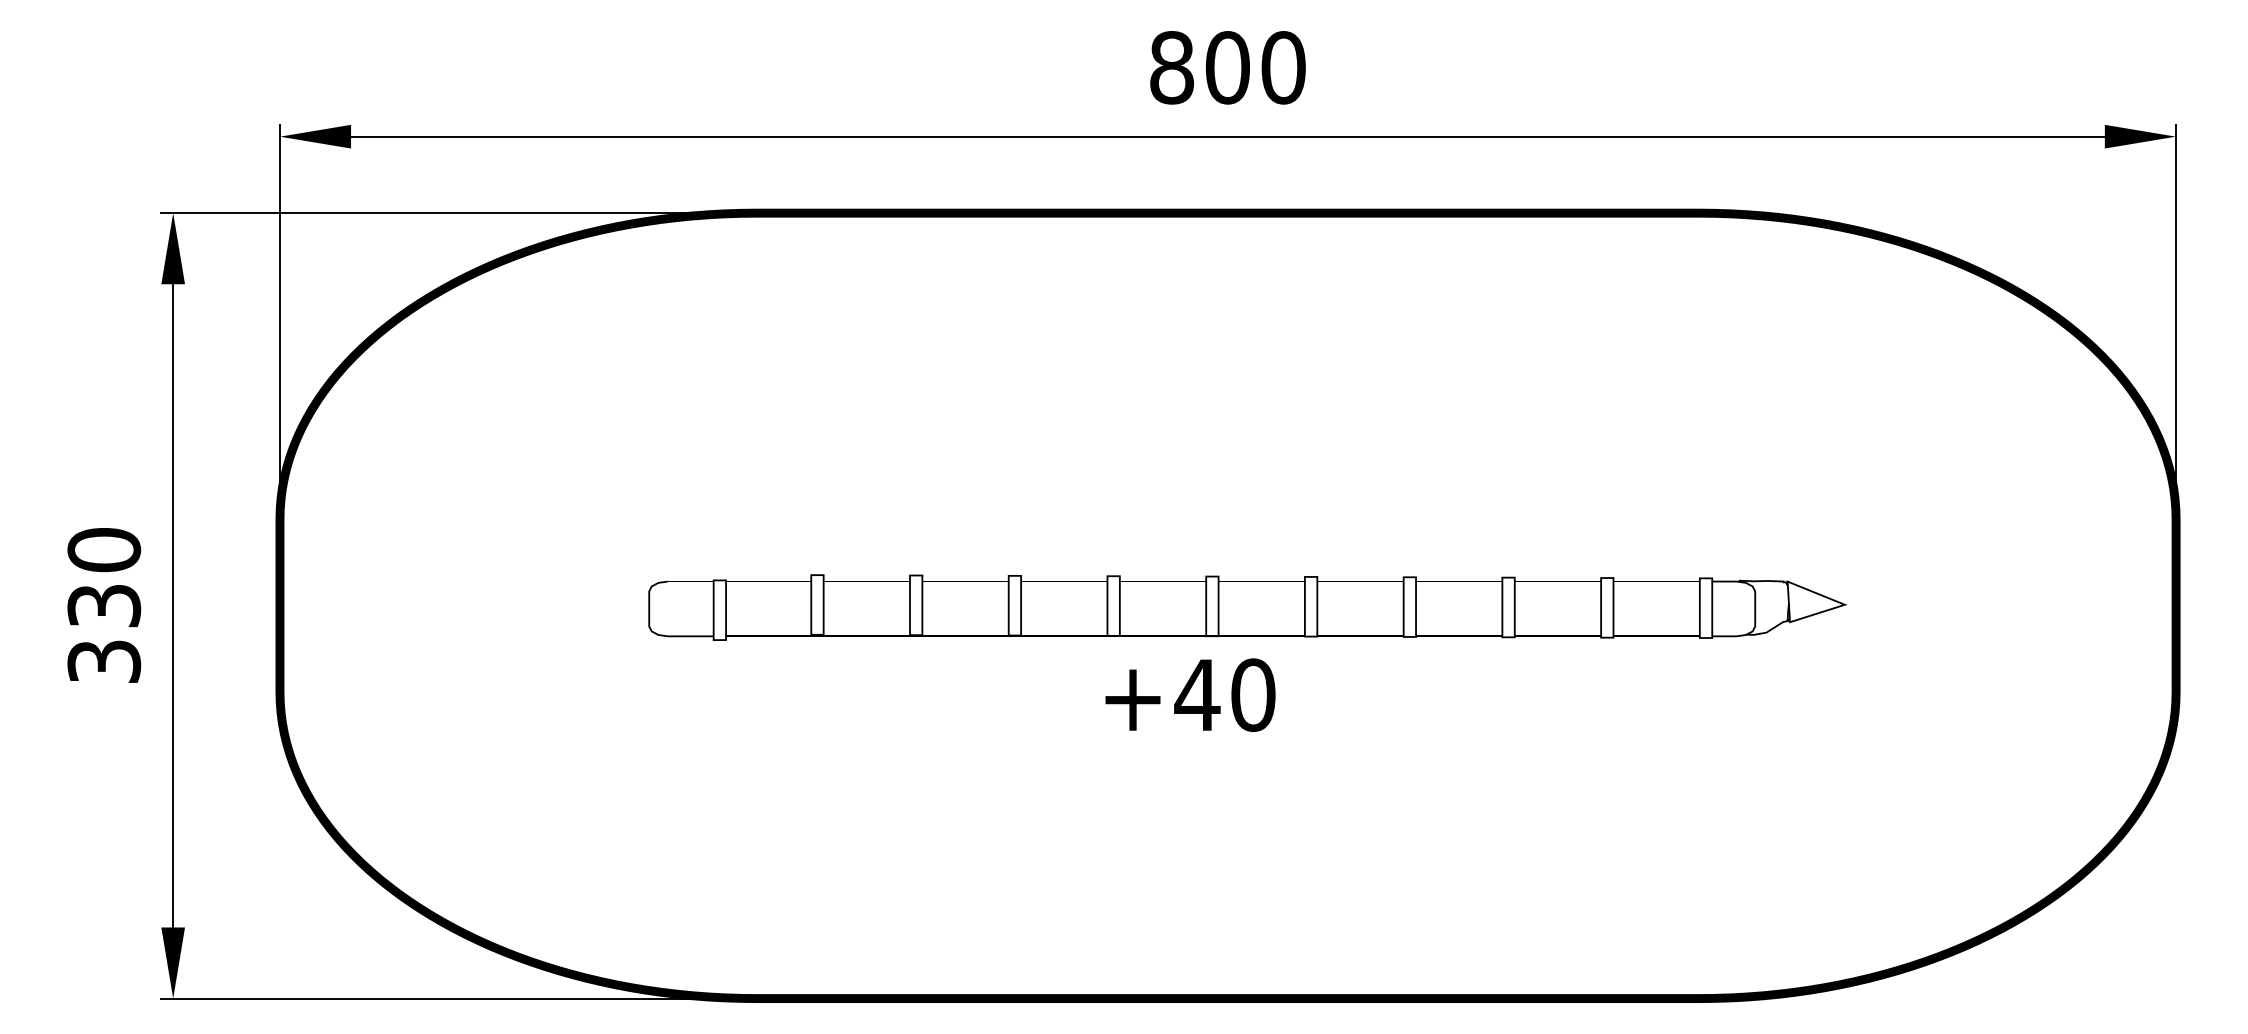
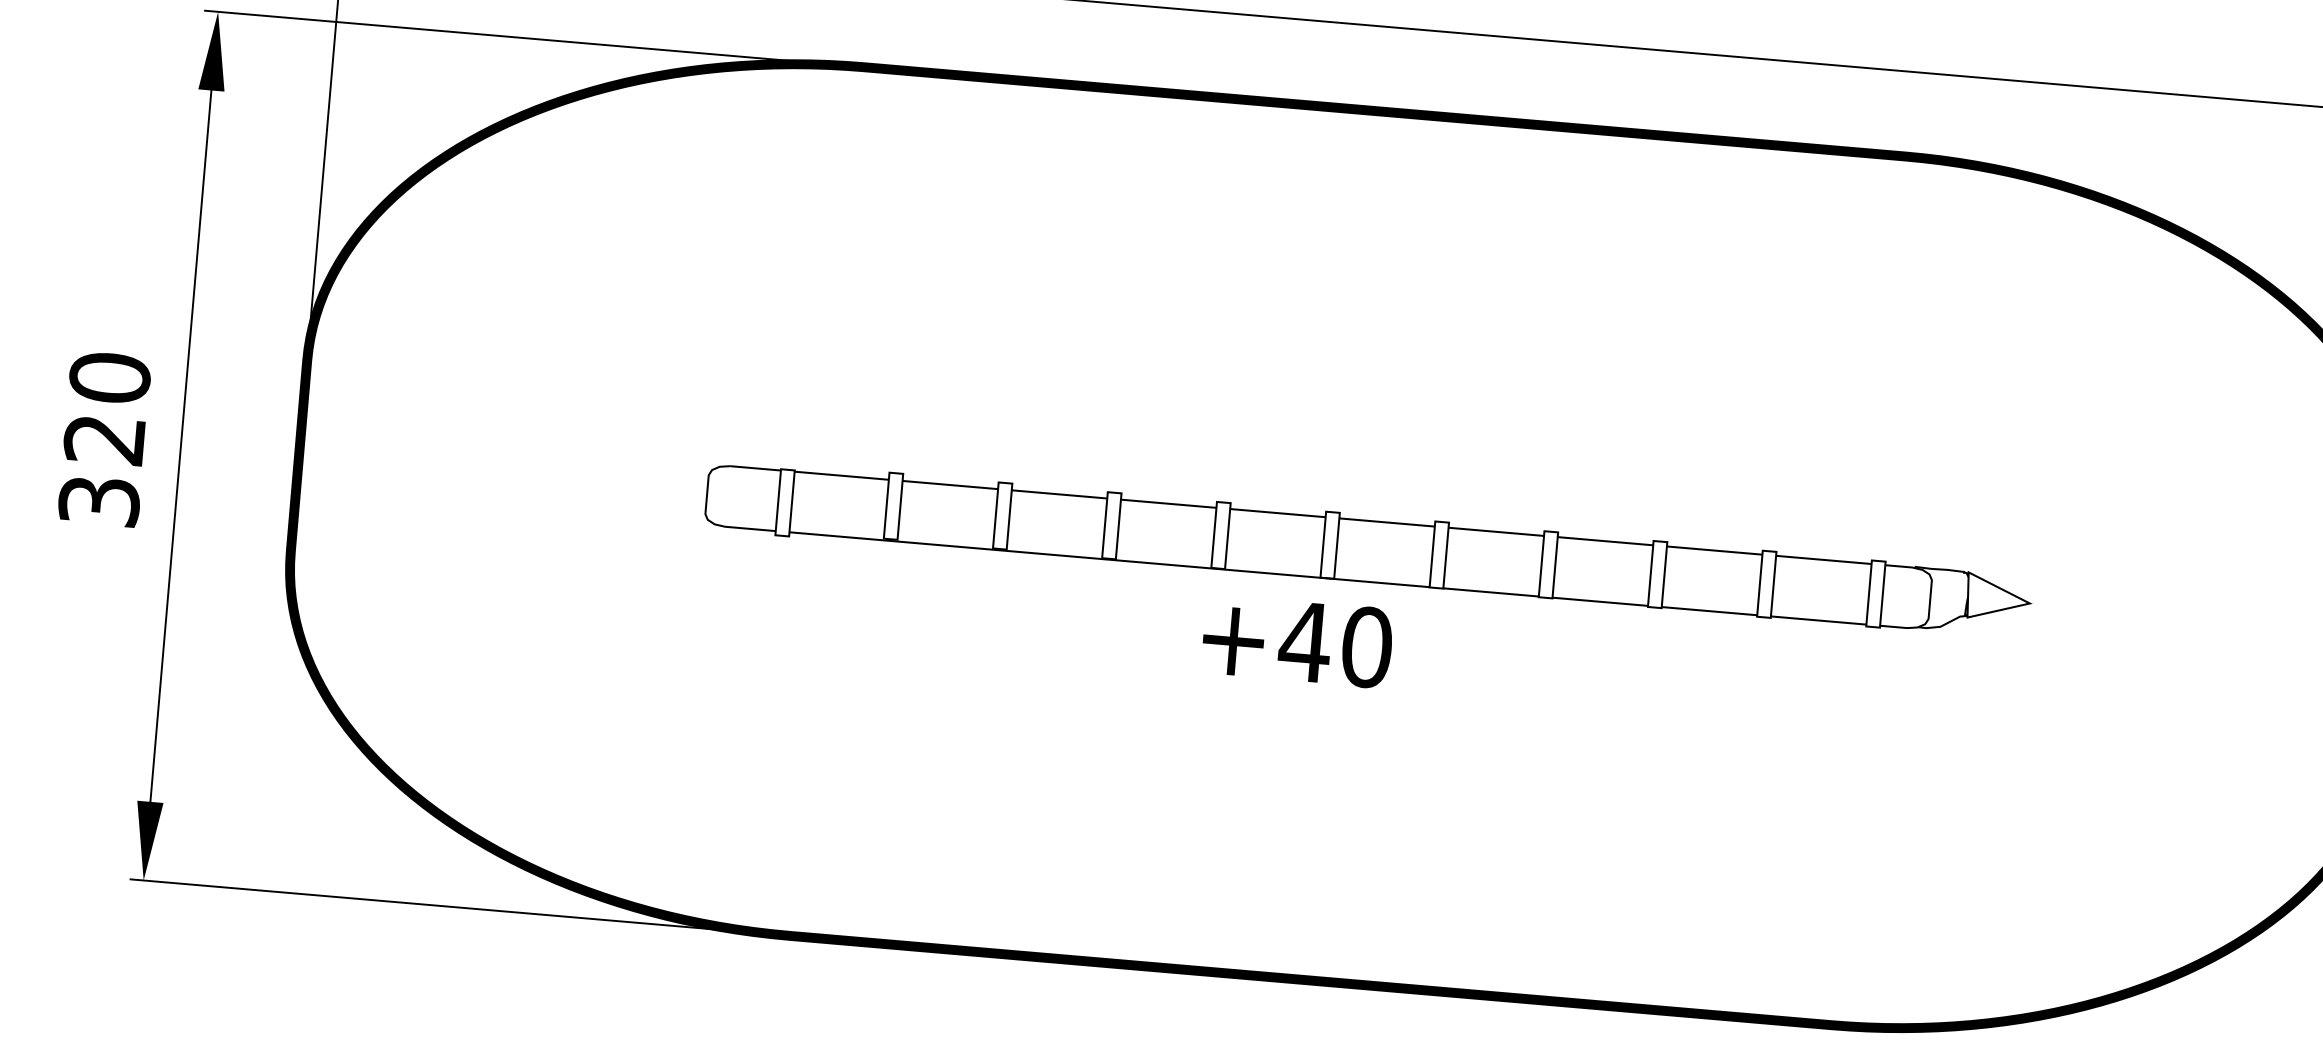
text: (104, 606) -> (104, 440), 330 -> 320

